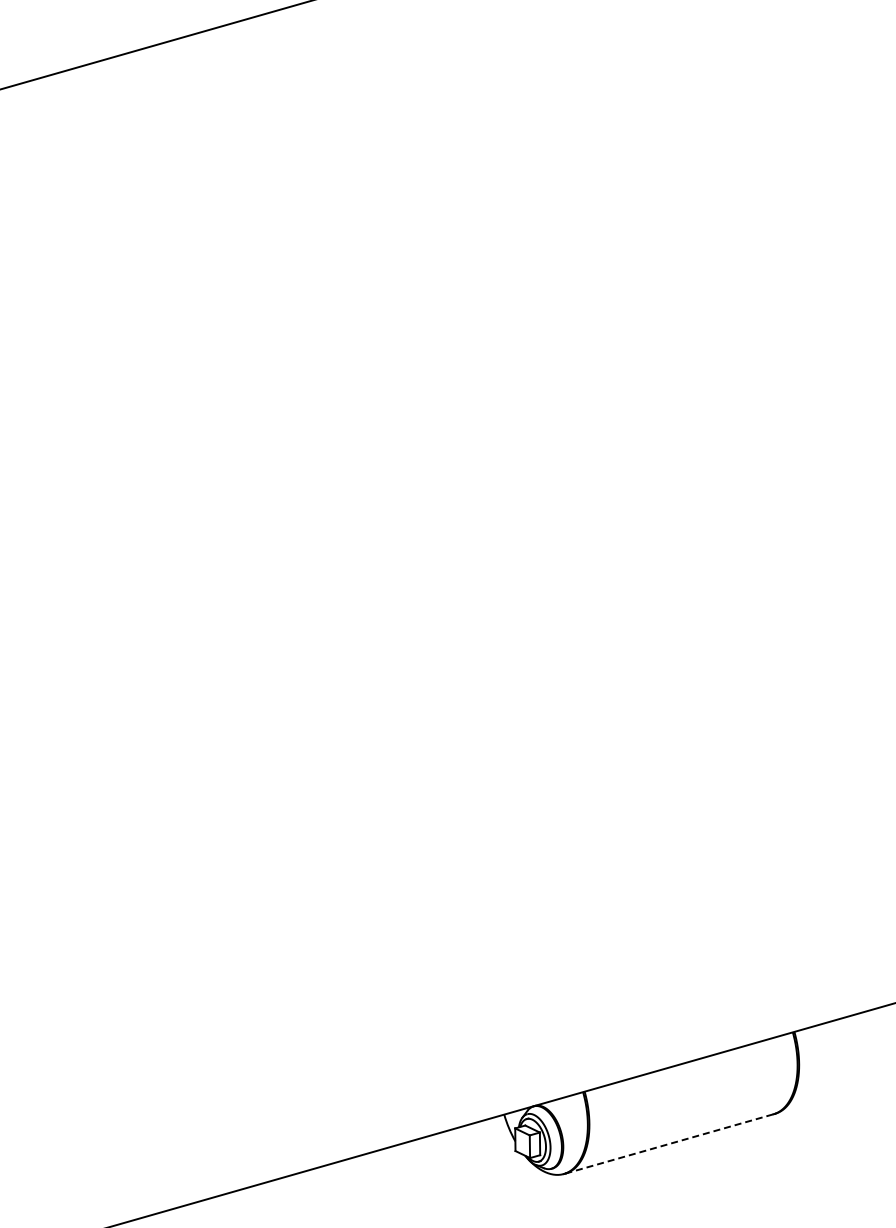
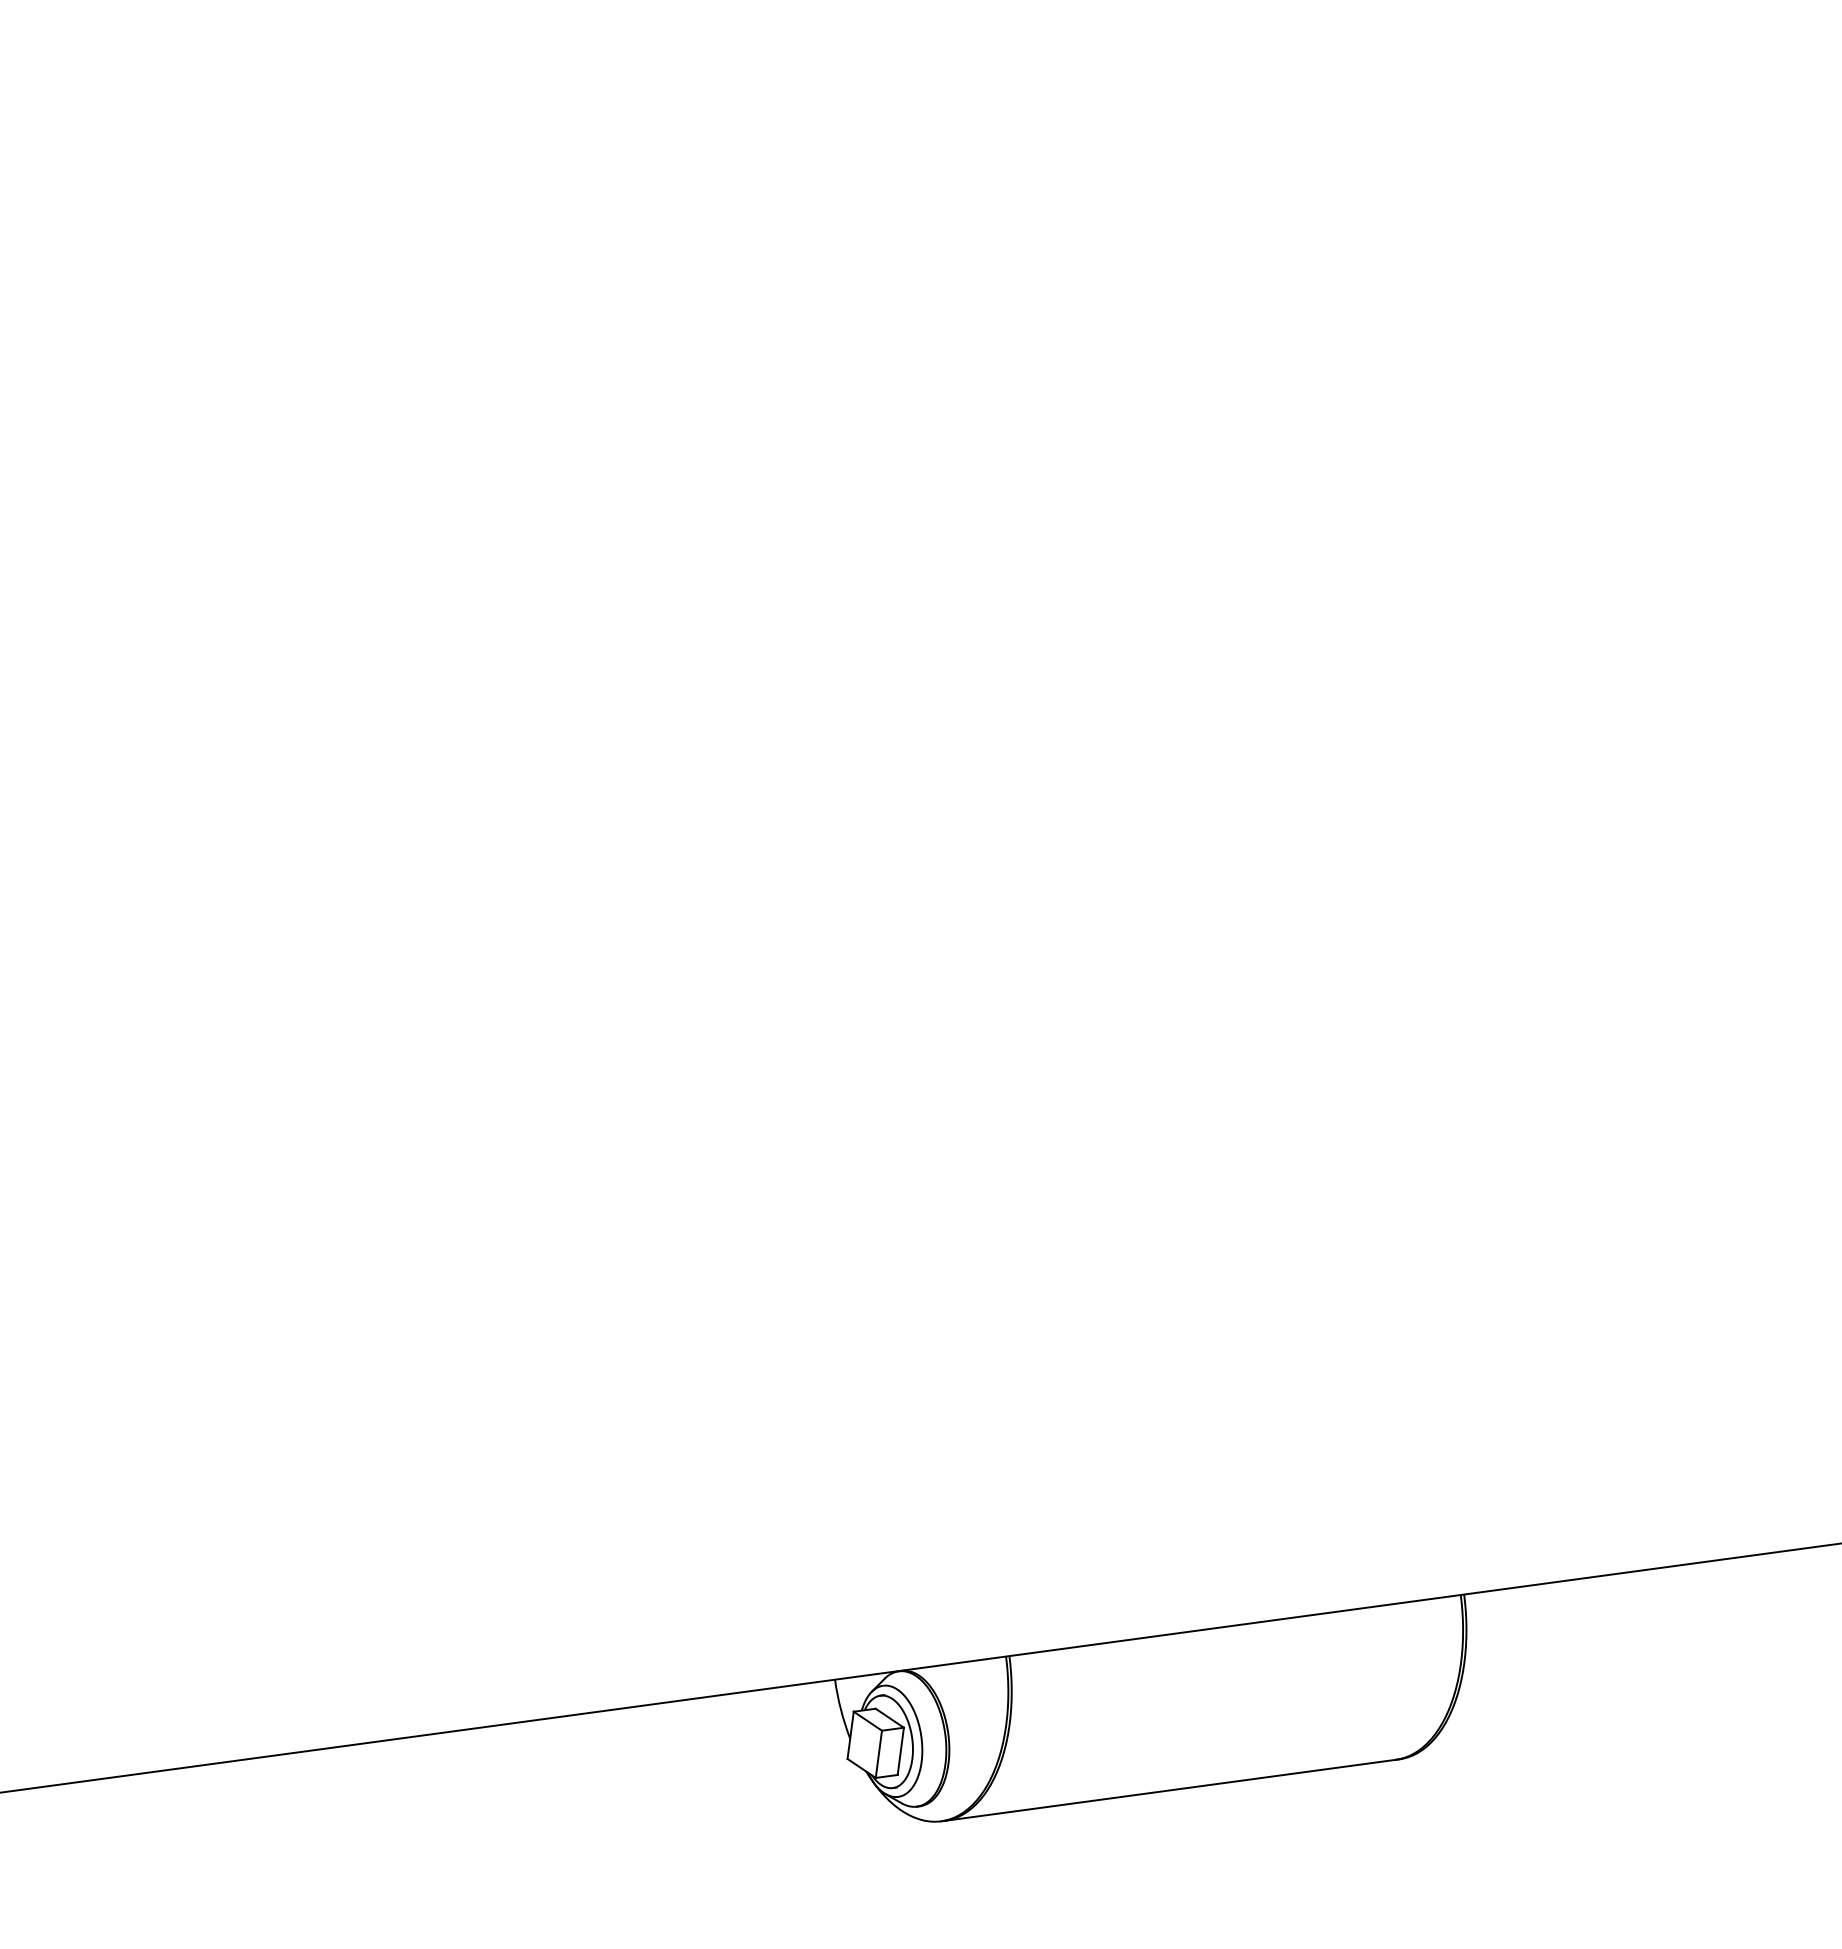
line: (669, 1143) -> (1170, 1789), dashed -> solid

